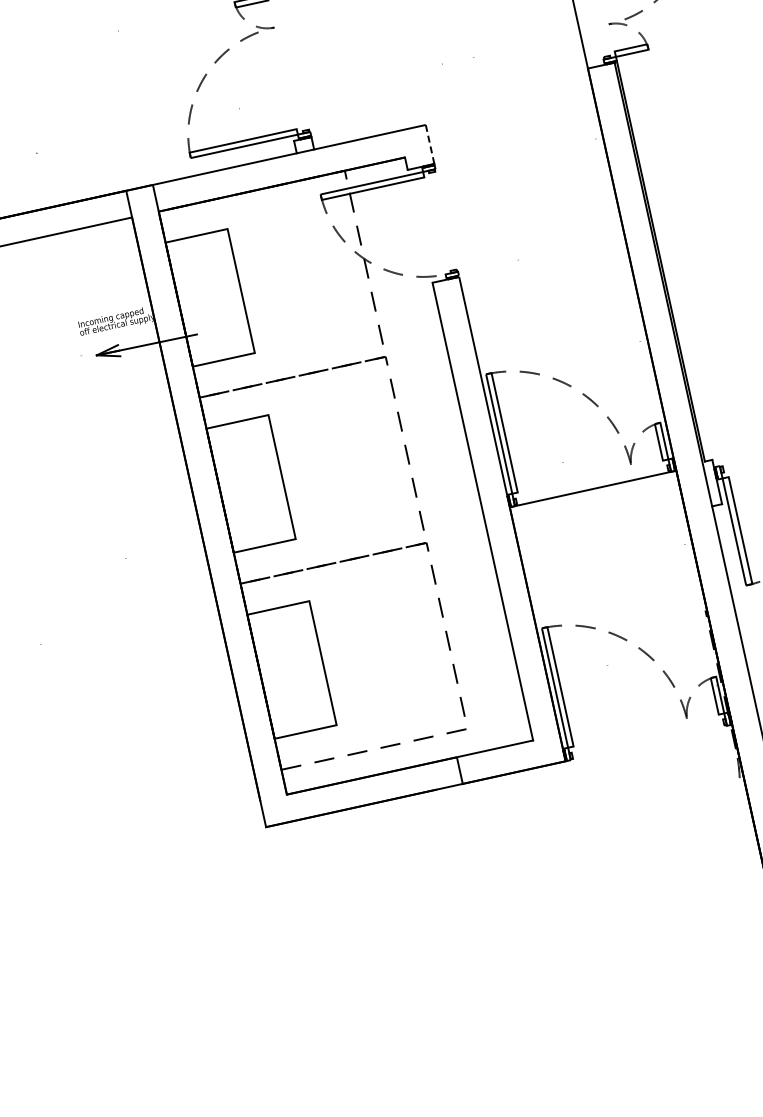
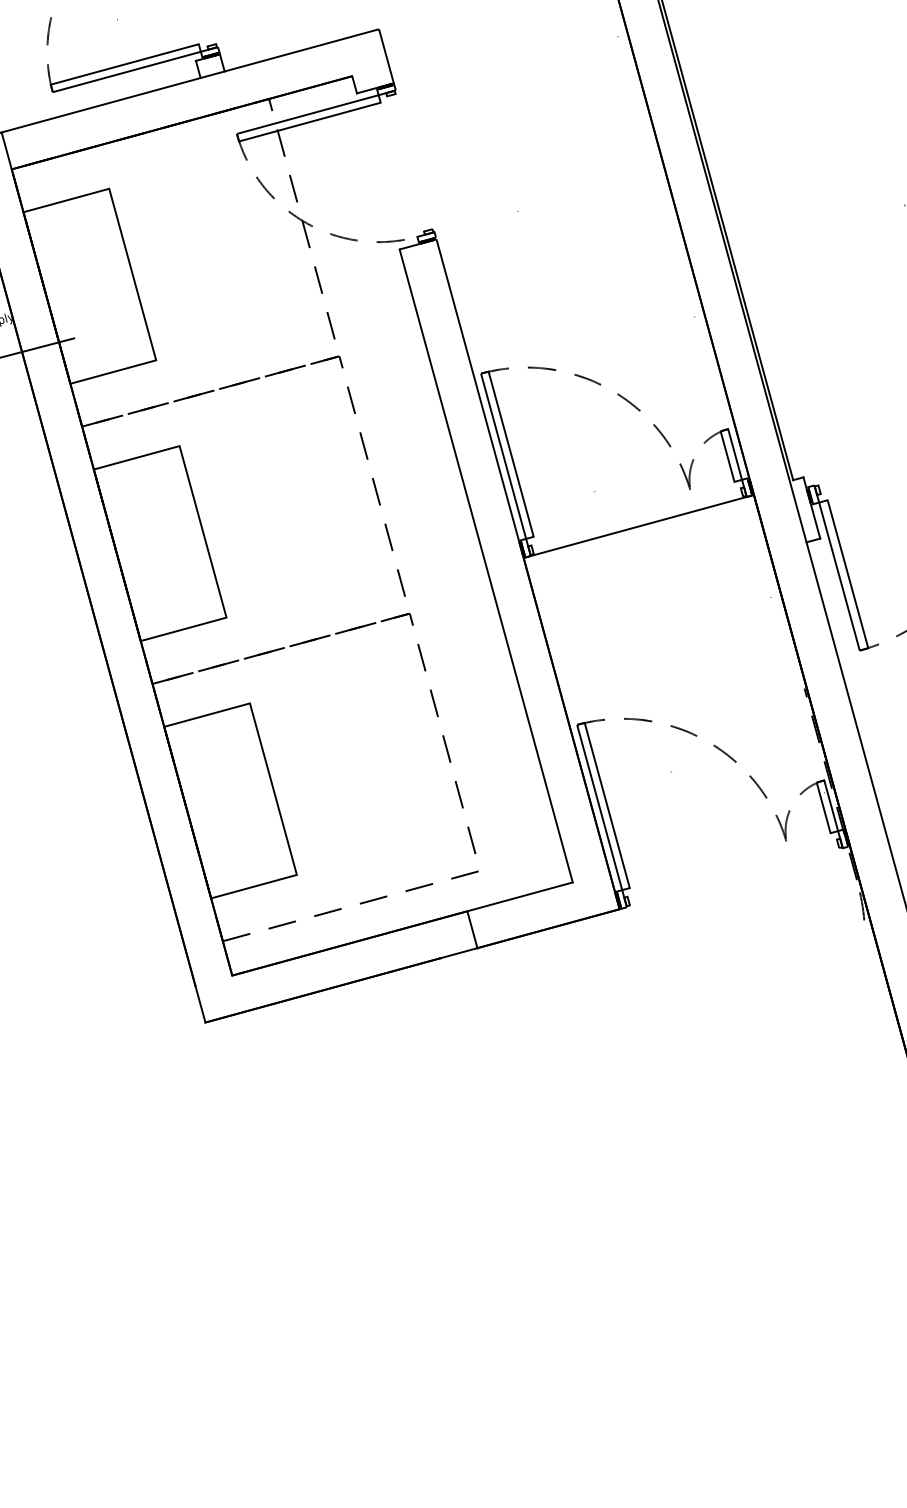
line: (429, 144) -> (385, 56), dashed -> solid

